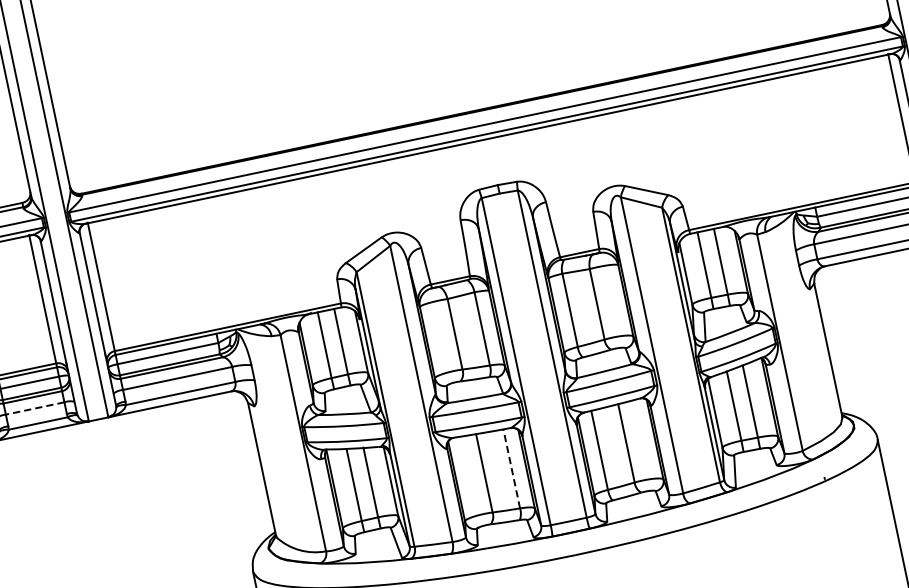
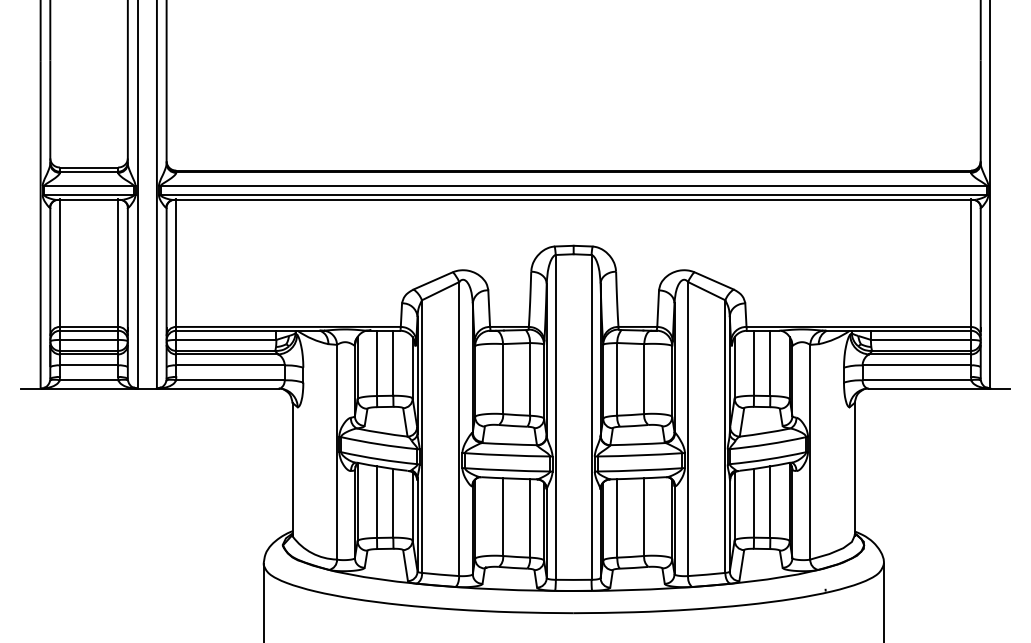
line: (34, 408) -> (88, 365), dashed -> solid
line: (512, 467) -> (530, 517), dashed -> solid

